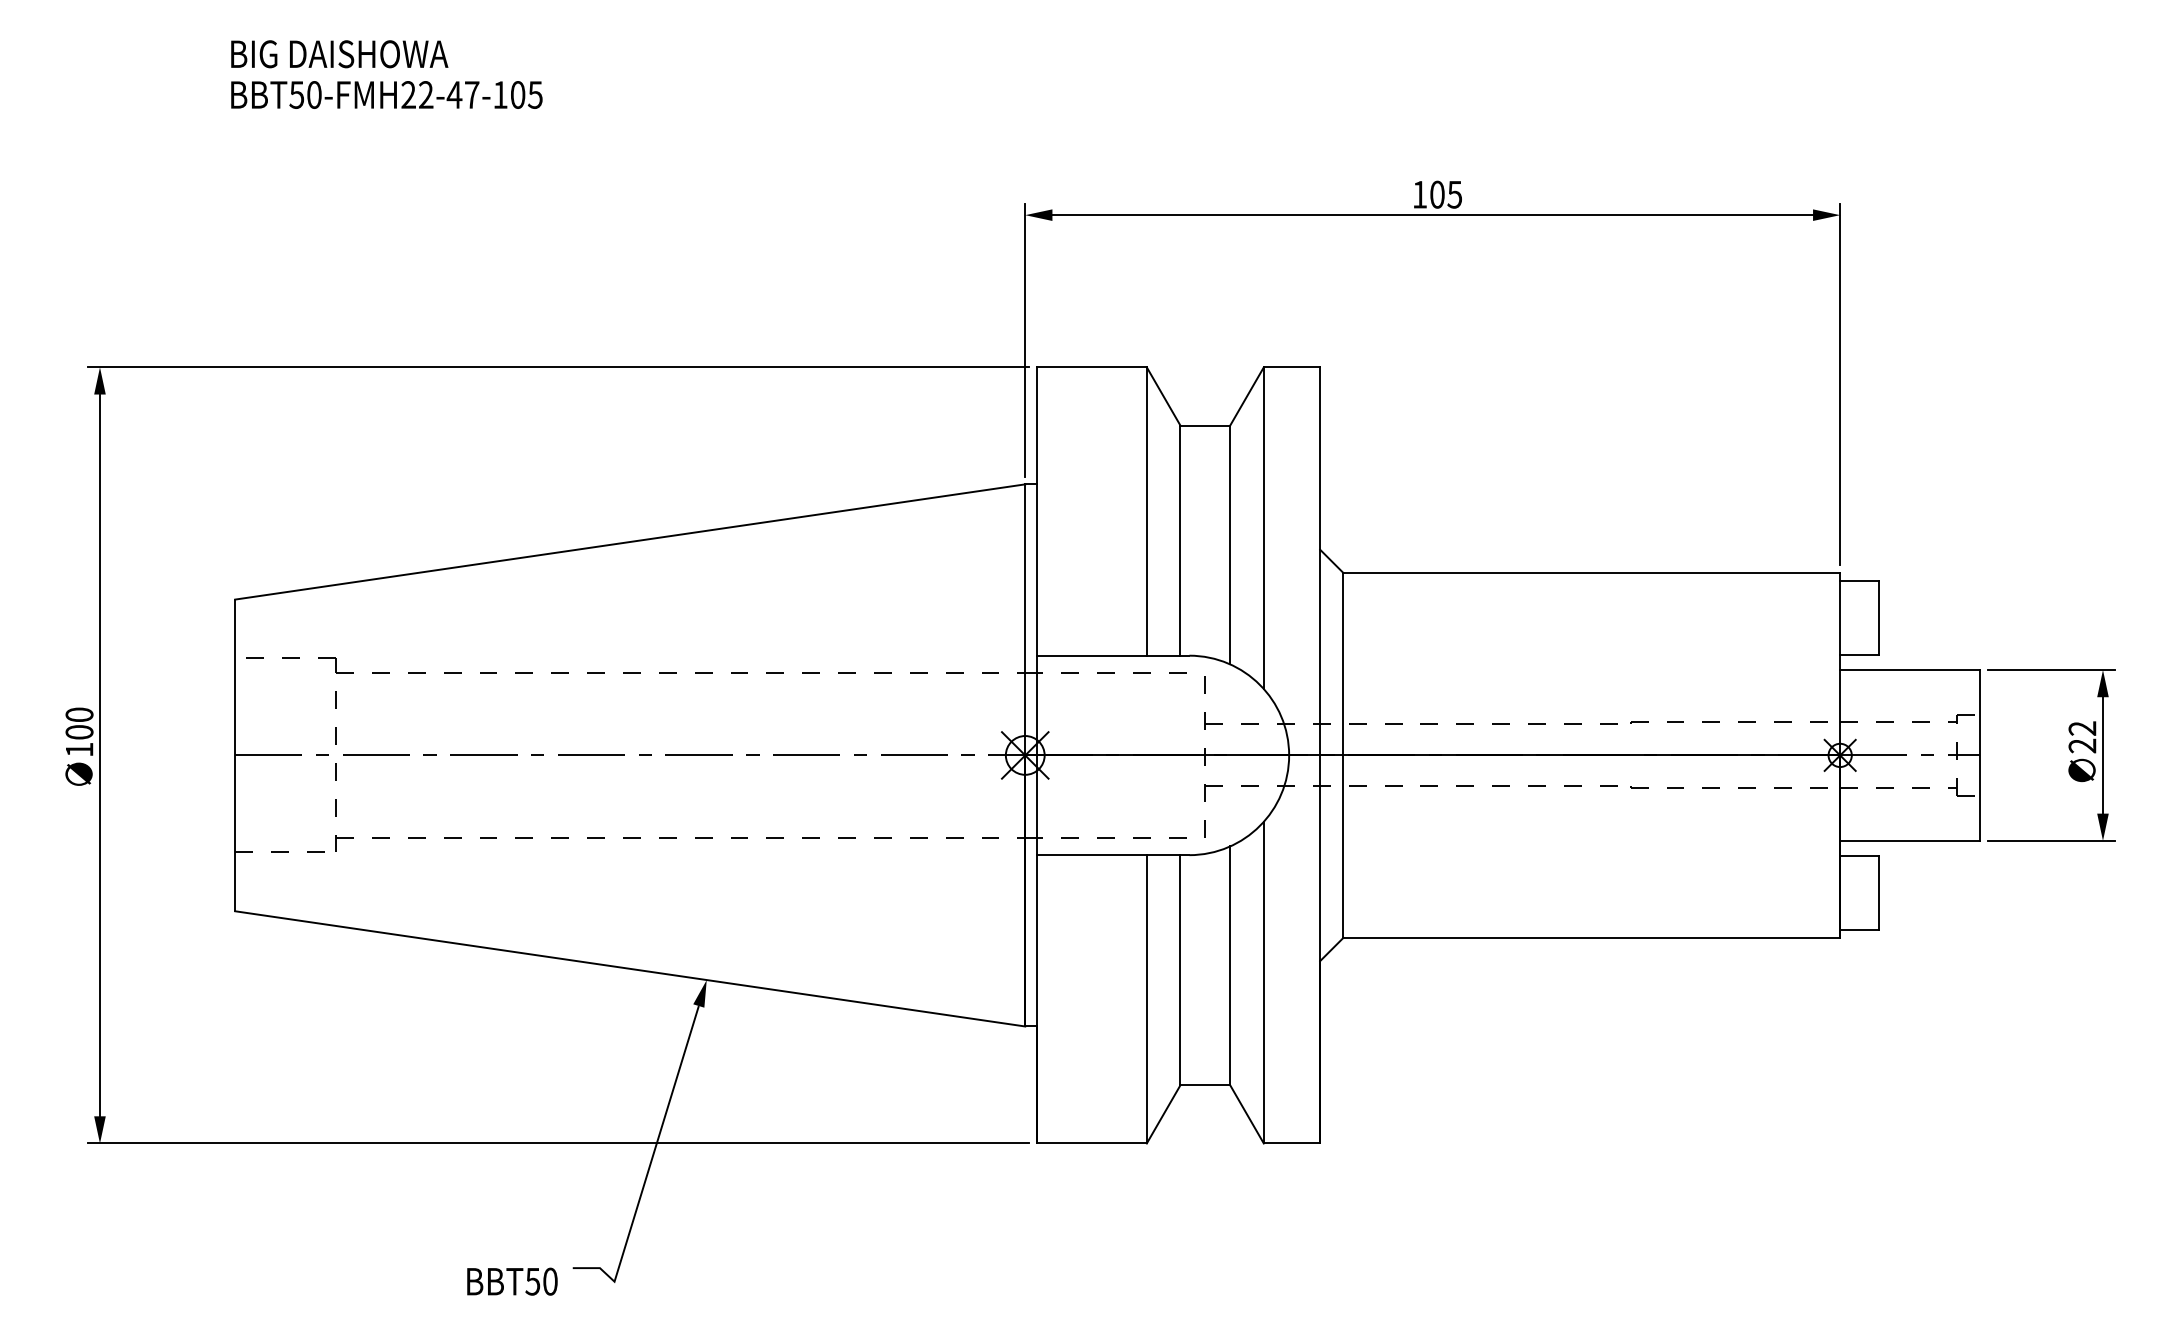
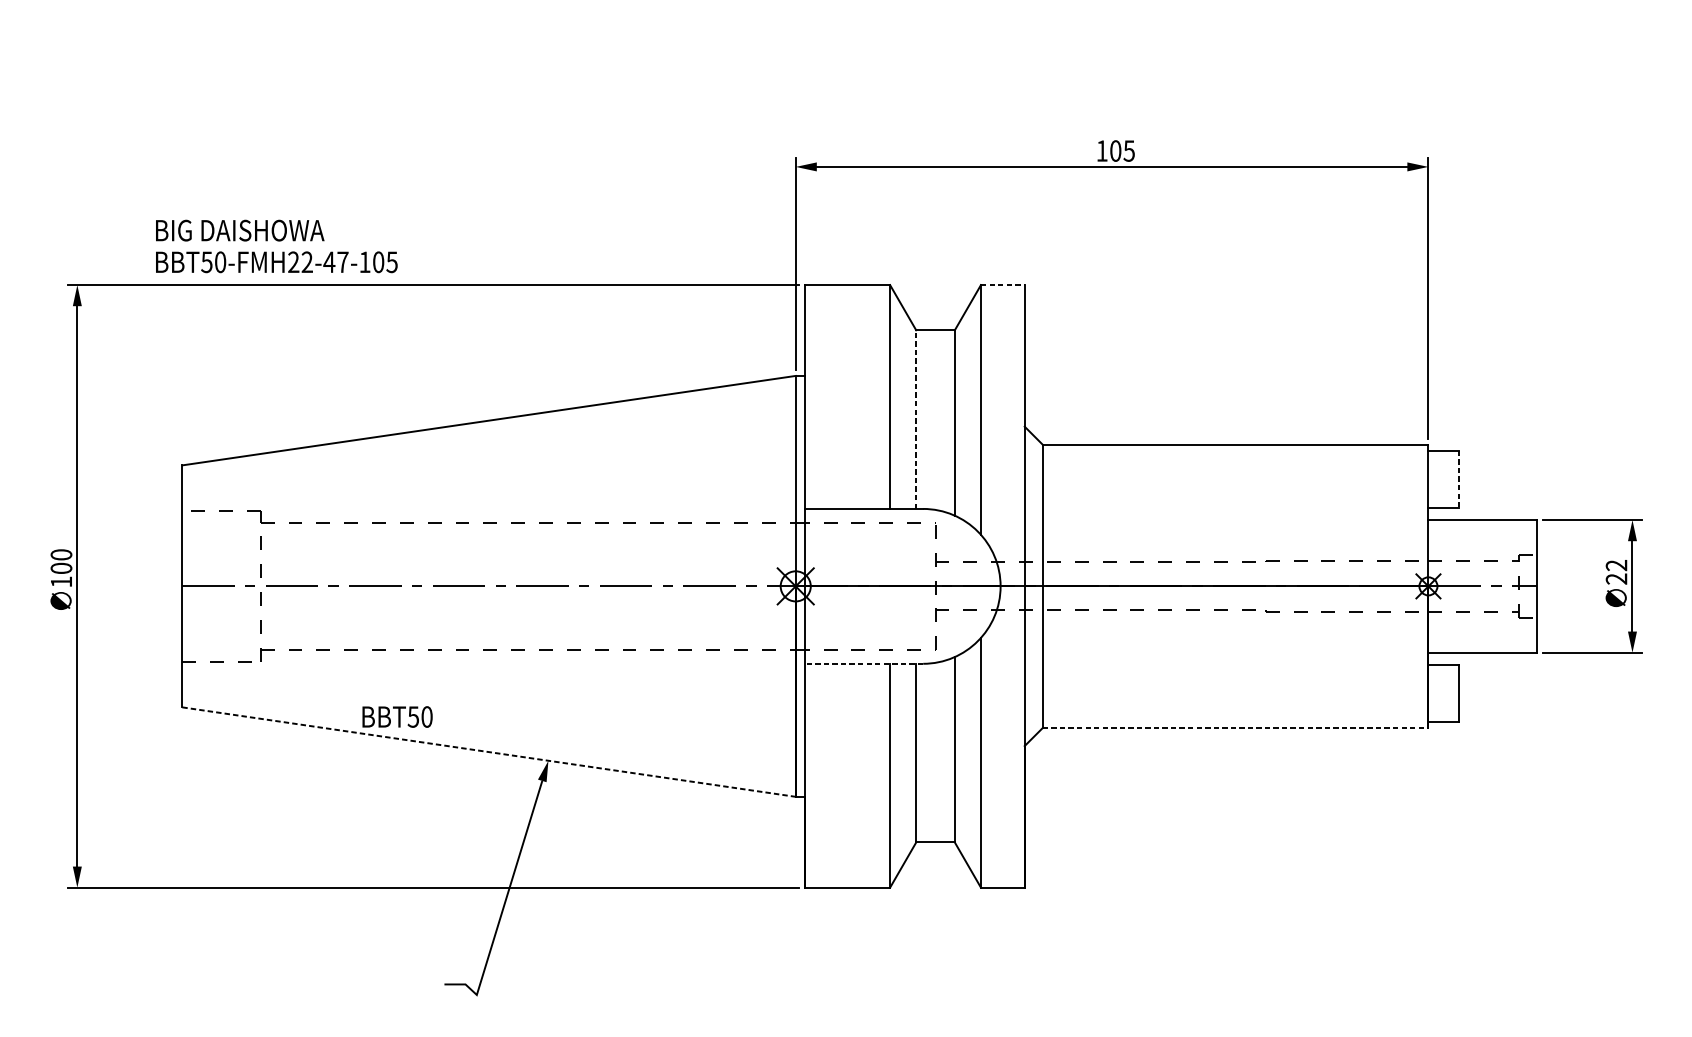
text: (386, 74) -> (276, 246), moved
line: (1292, 367) -> (1003, 285), solid -> dashed
line: (1180, 540) -> (916, 419), solid -> dashed
line: (1879, 617) -> (1458, 479), solid -> dashed
line: (1112, 855) -> (863, 664), solid -> dashed
line: (1592, 937) -> (1236, 727), solid -> dashed
line: (630, 968) -> (489, 751), solid -> dashed
text: (512, 1281) -> (397, 716), moved

